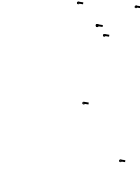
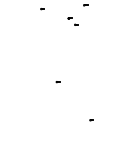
part: (101, 30) -> (72, 21), moved

